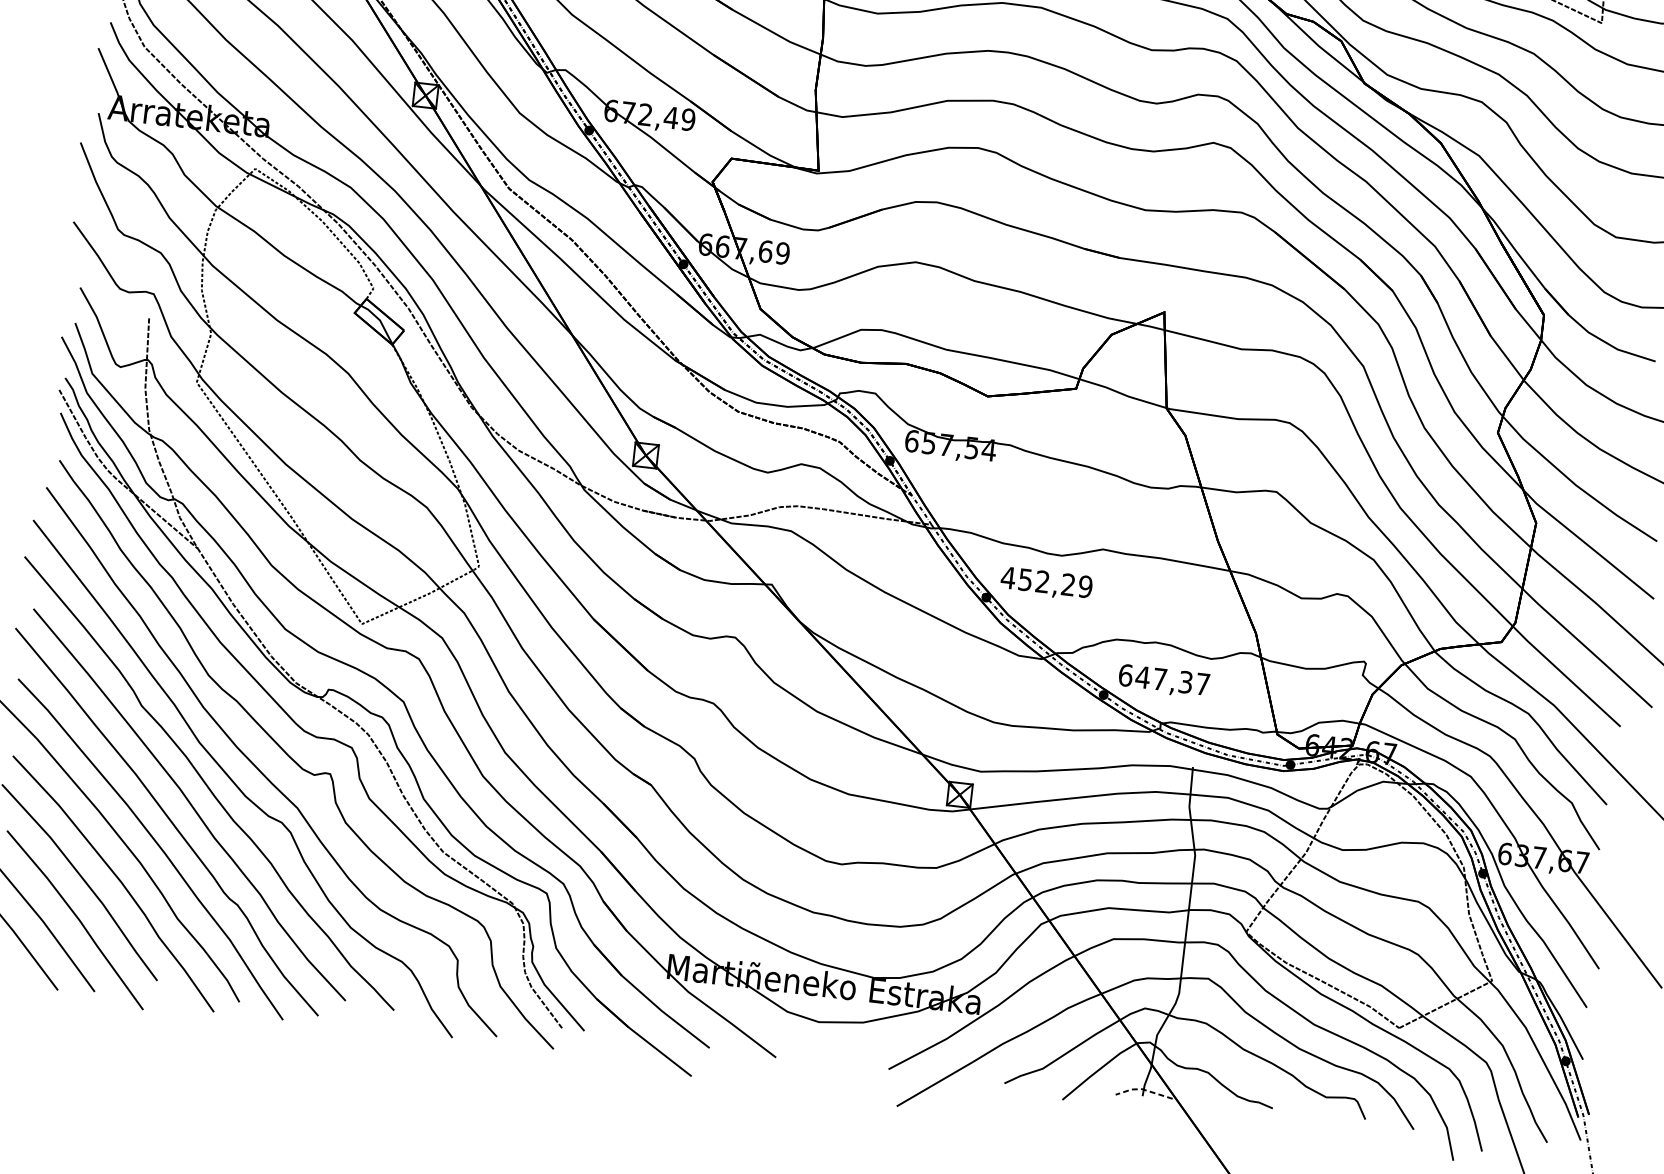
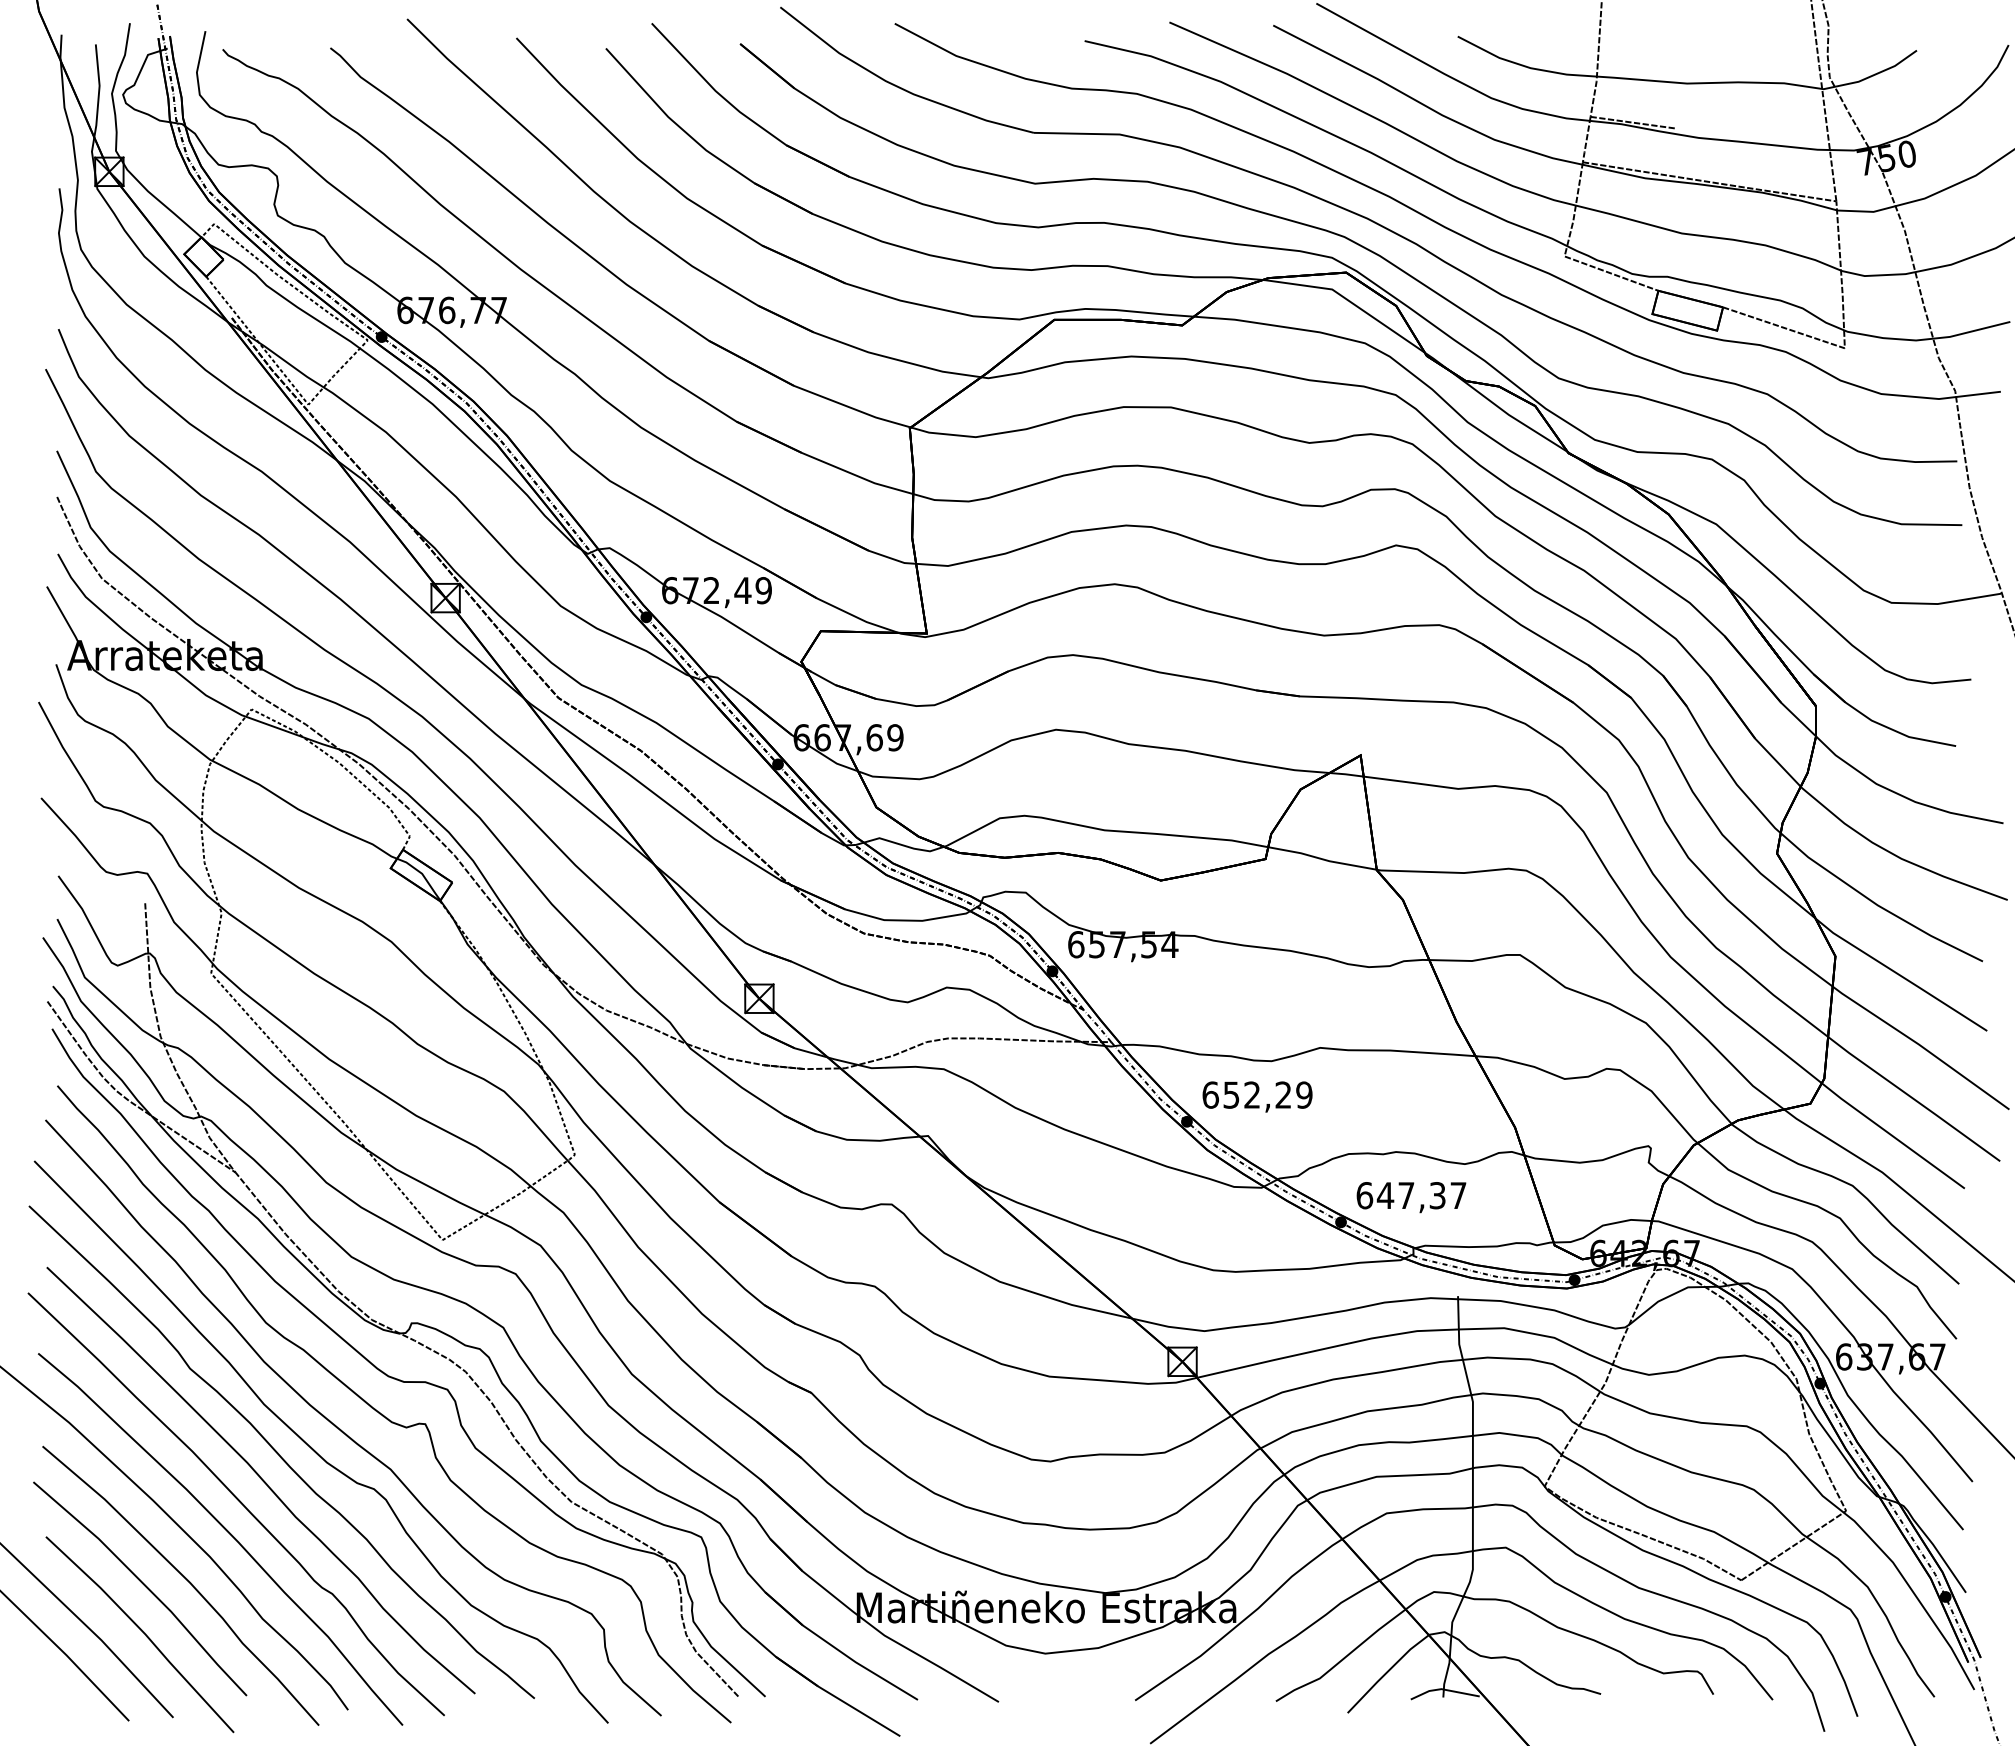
text: (1008, 577) -> (1210, 1094), 452,29 -> 652,29
line: (1142, 1089) -> (1442, 1689), dashed -> solid

